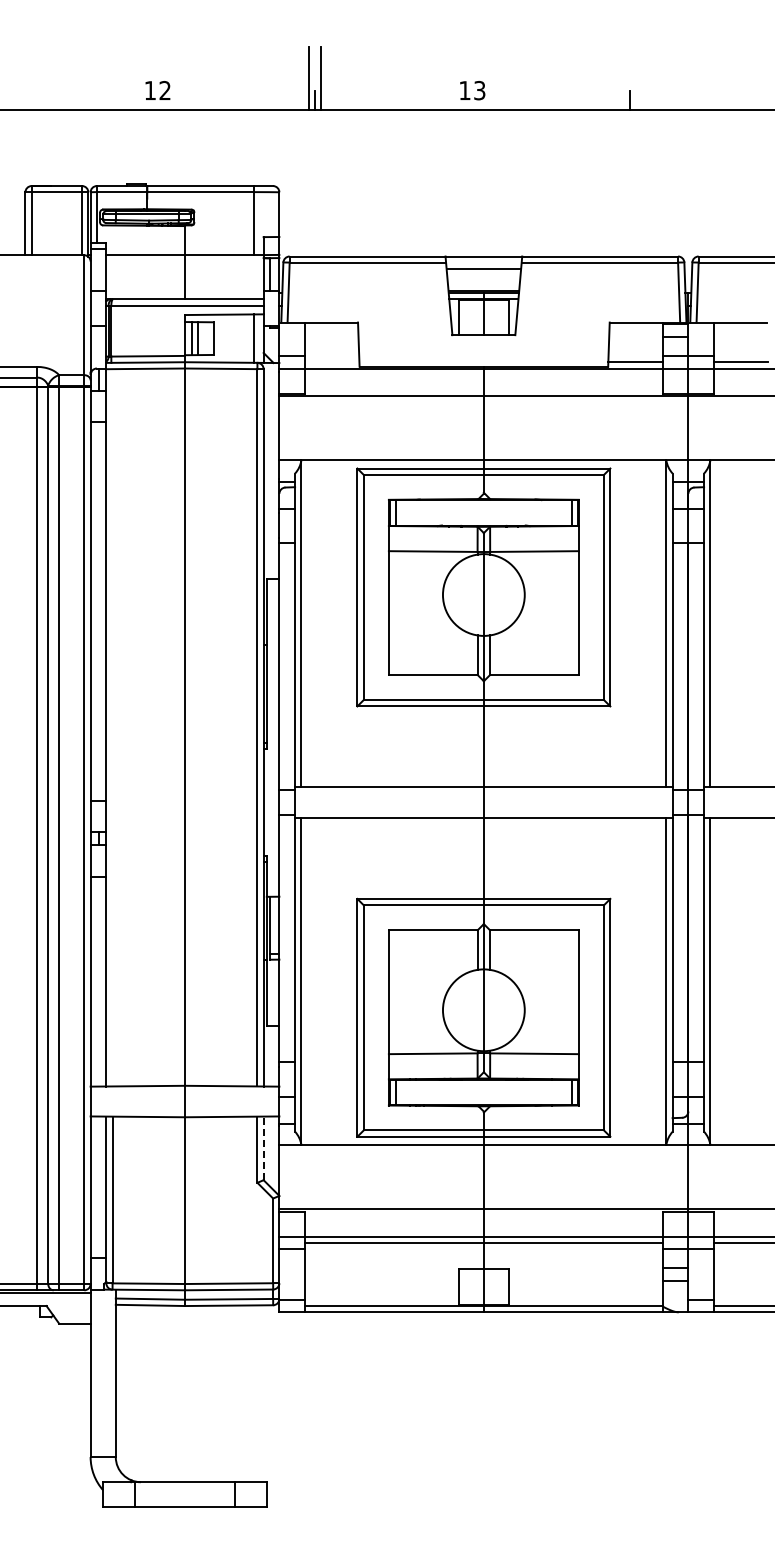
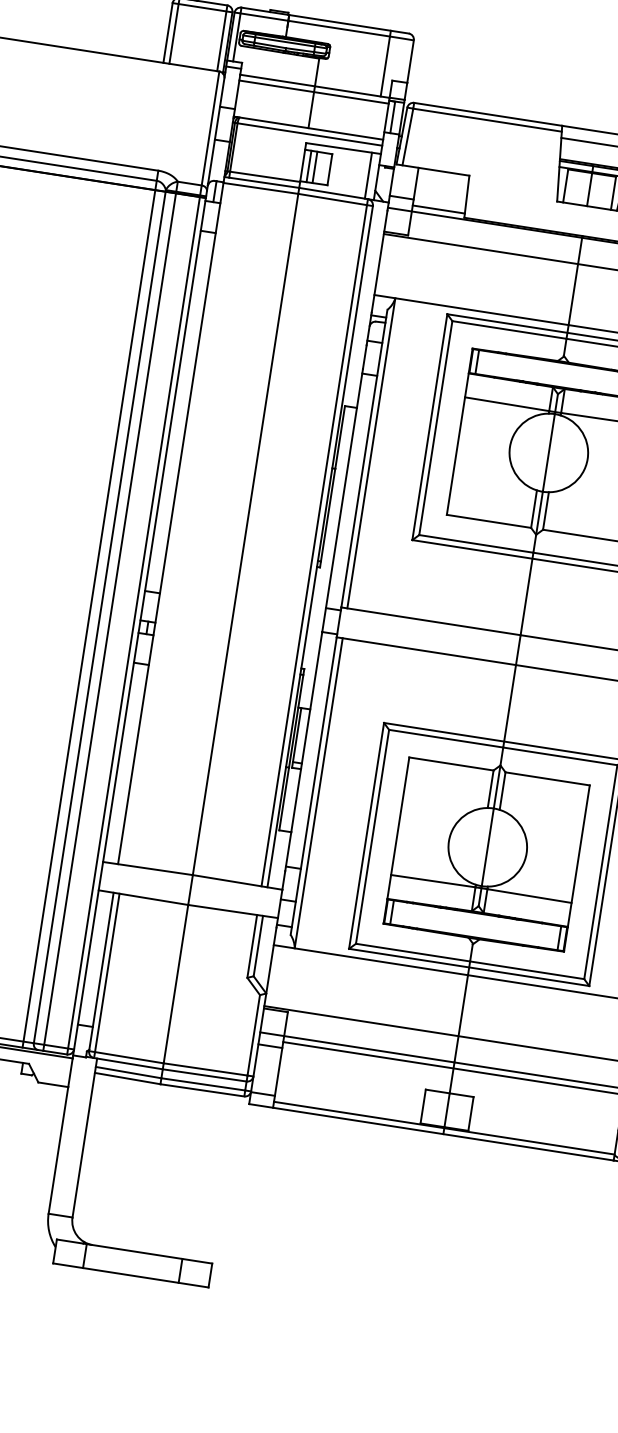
line: (184, 261) -> (313, 92), added
line: (331, 362) -> (438, 209), added
line: (263, 1148) -> (258, 946), dashed -> solid

